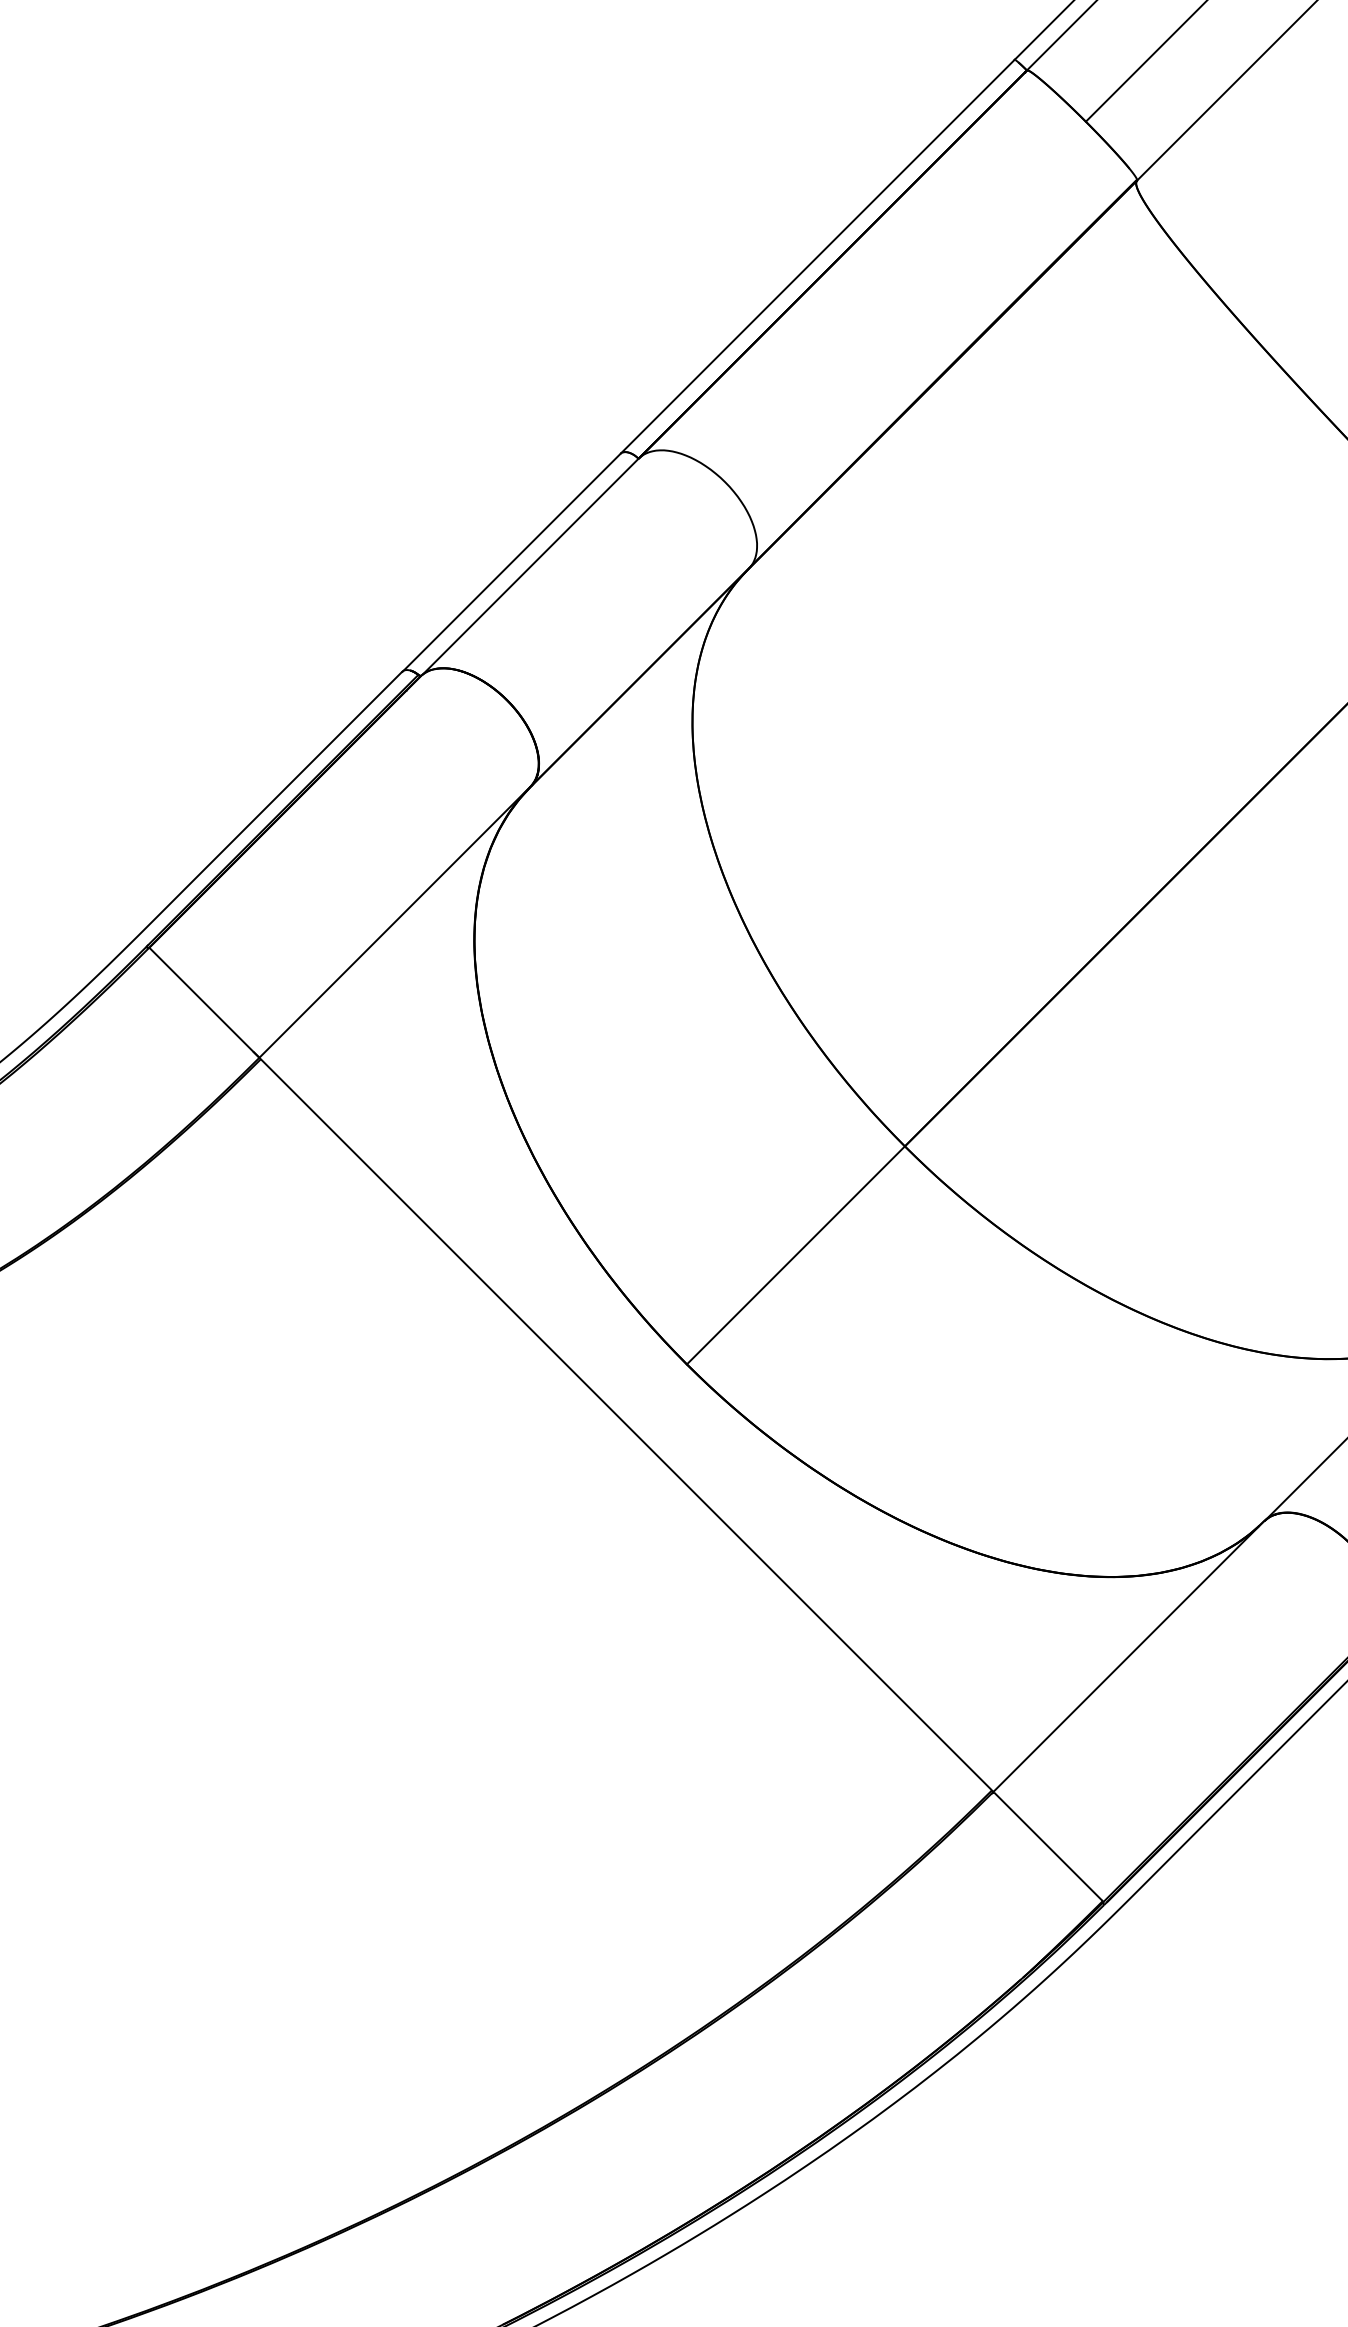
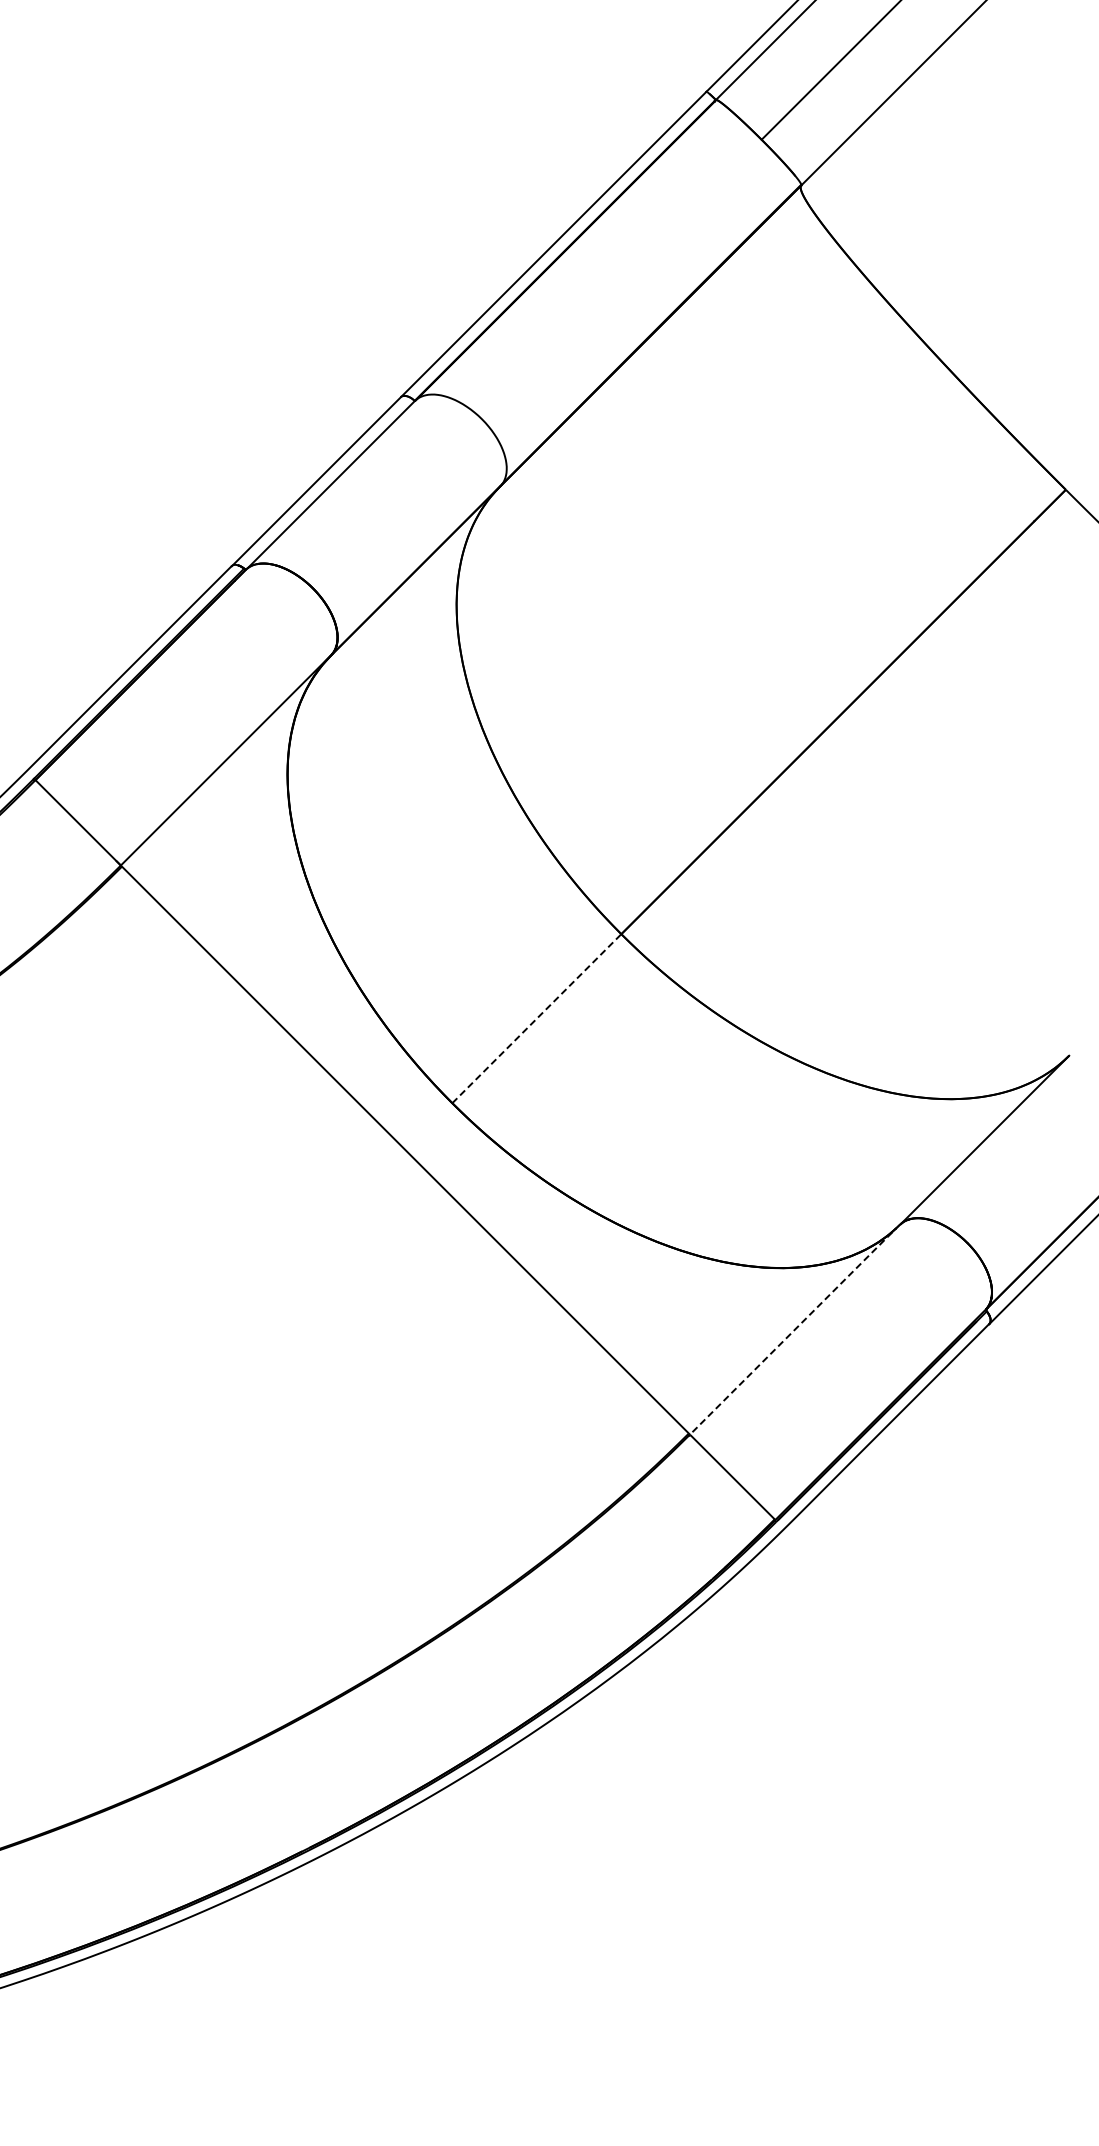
line: (795, 1255) -> (536, 1018), solid -> dashed
line: (1129, 1656) -> (795, 1329), solid -> dashed

